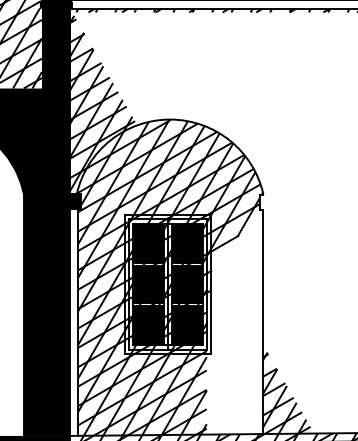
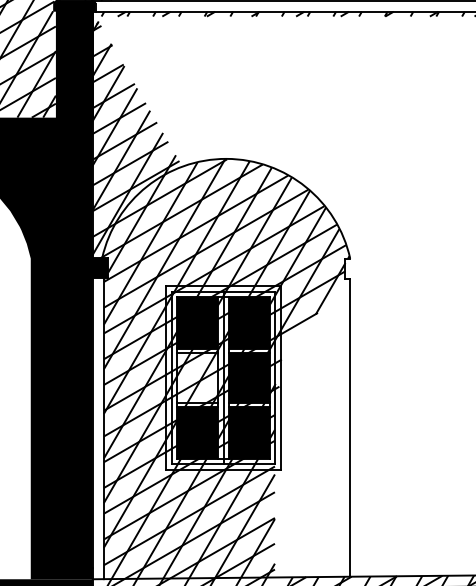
fill: (148, 284) -> (197, 378), removed
hatch: (286, 393) -> (380, 522), removed

